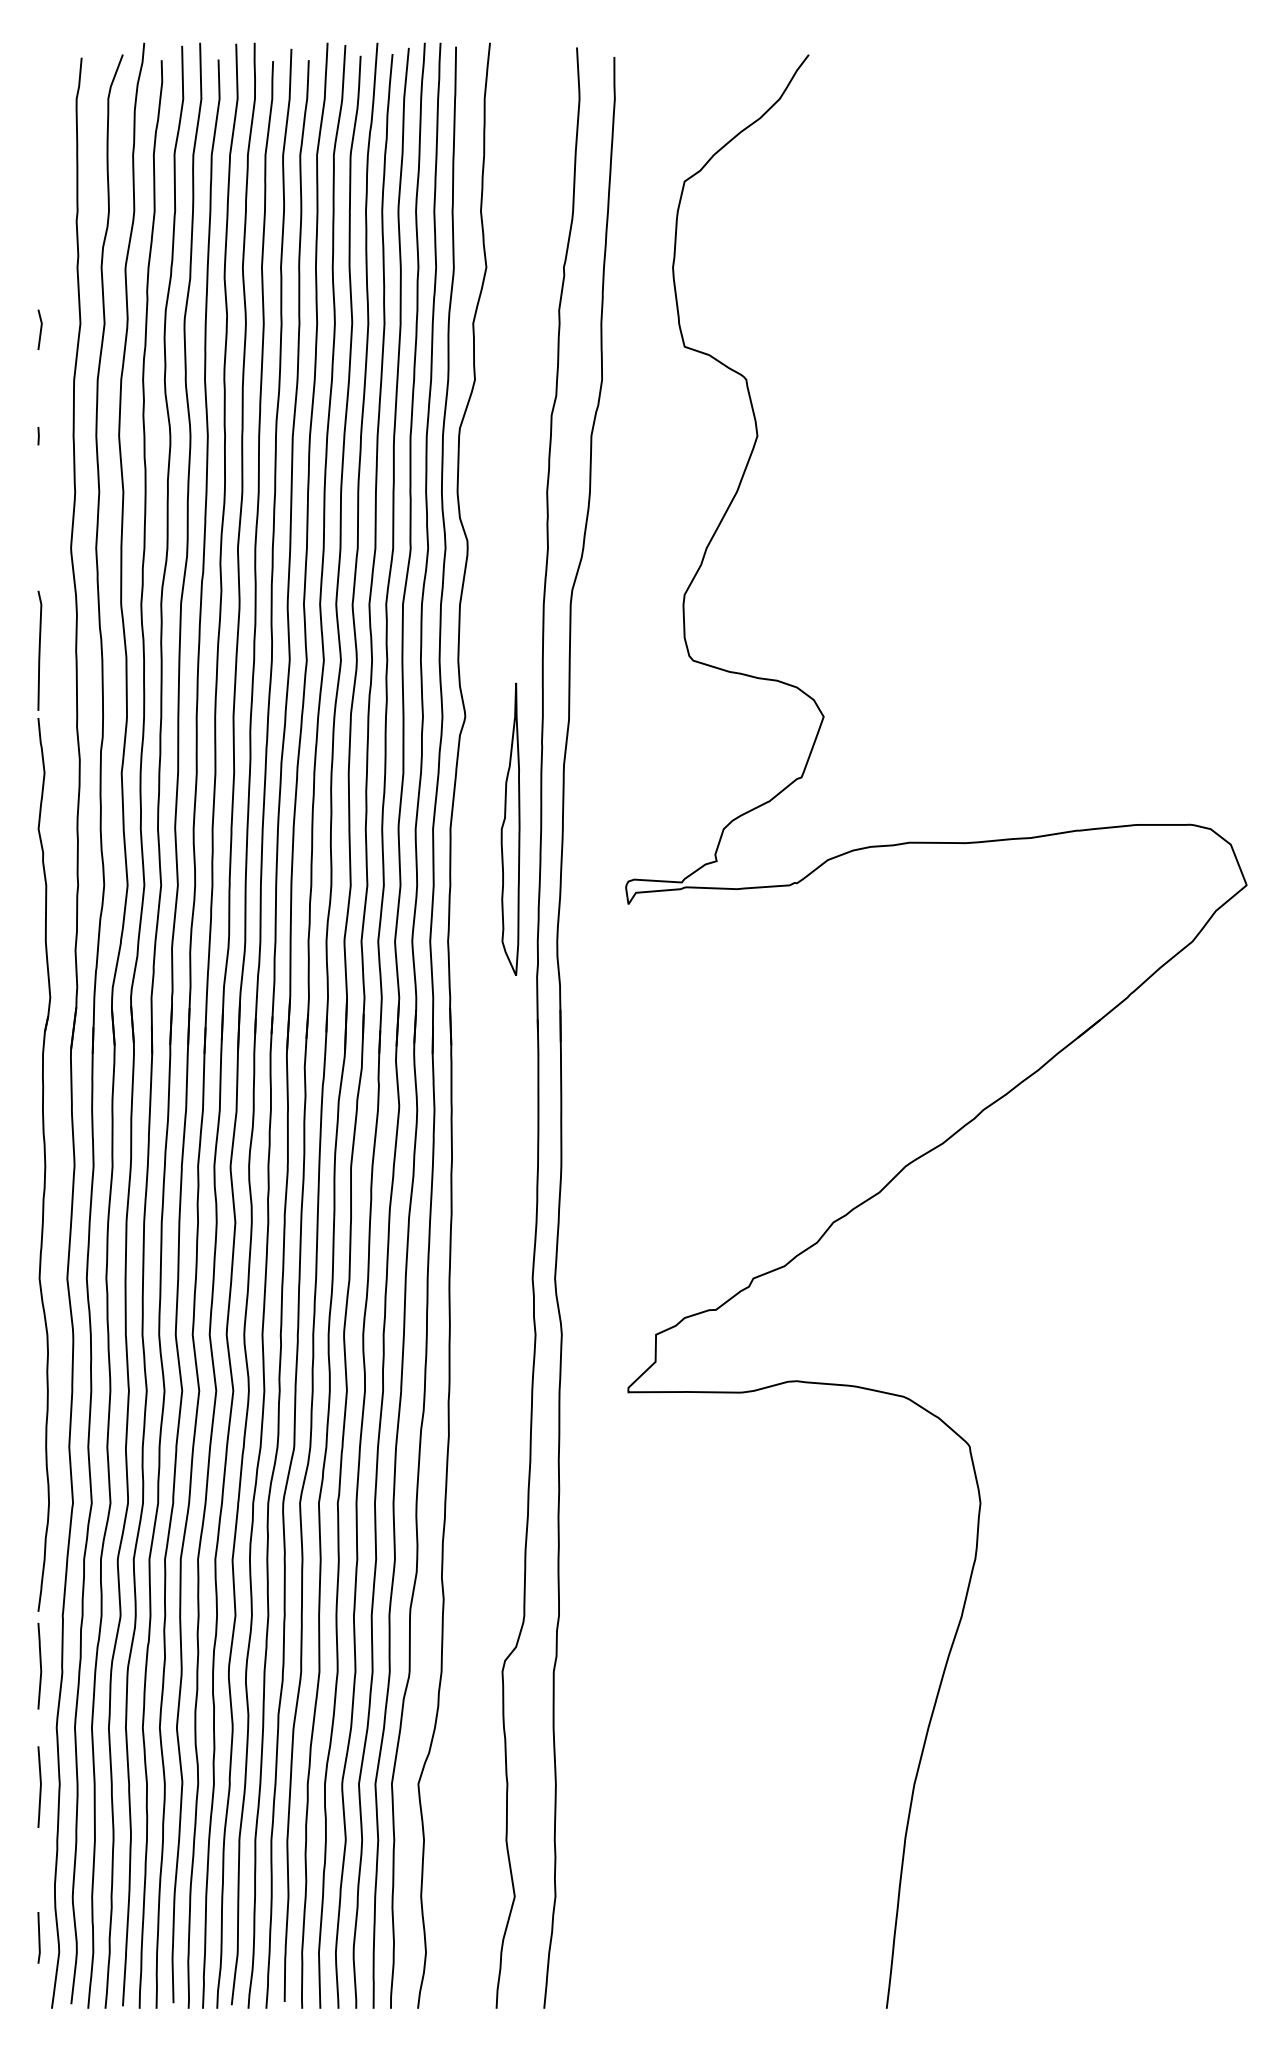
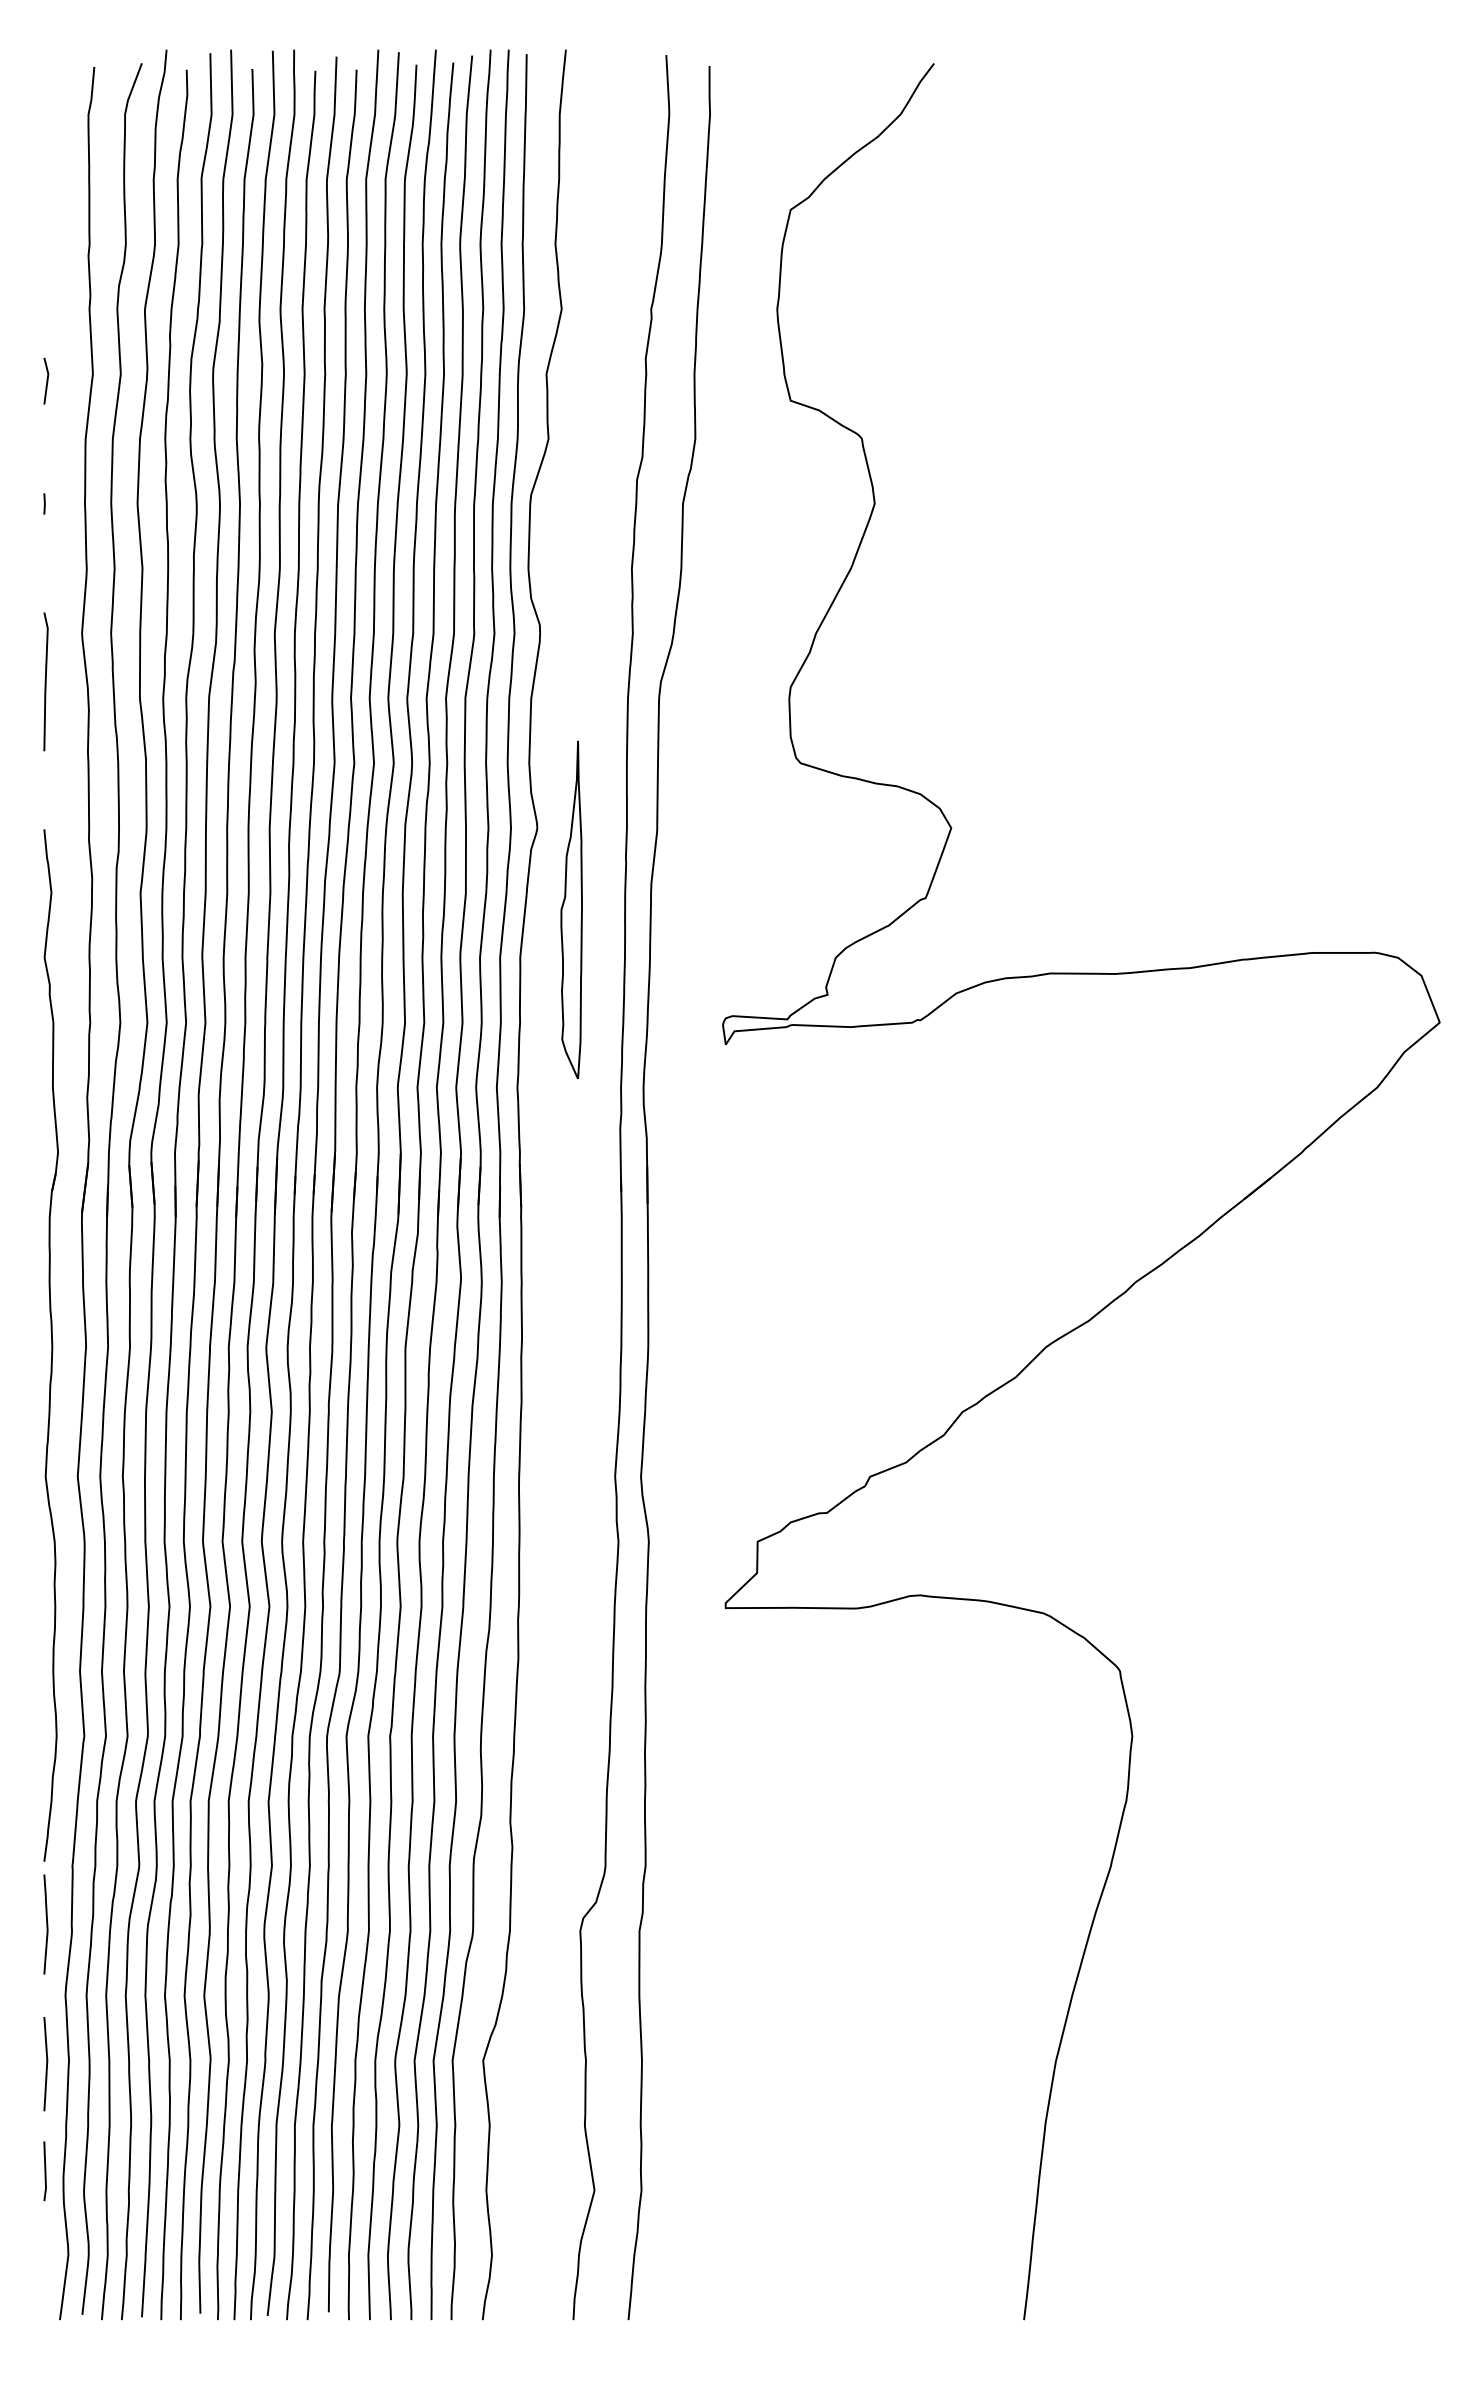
curve: (39, 650) -> (45, 681), moved
part: (510, 828) -> (571, 909), moved
line: (38, 1938) -> (44, 2171), moved

